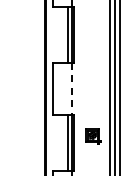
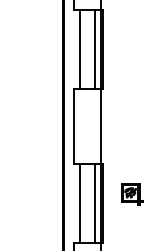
line: (57, 35) -> (80, 49), added
line: (71, 89) -> (100, 126), dashed -> solid
line: (57, 142) -> (80, 202), added

